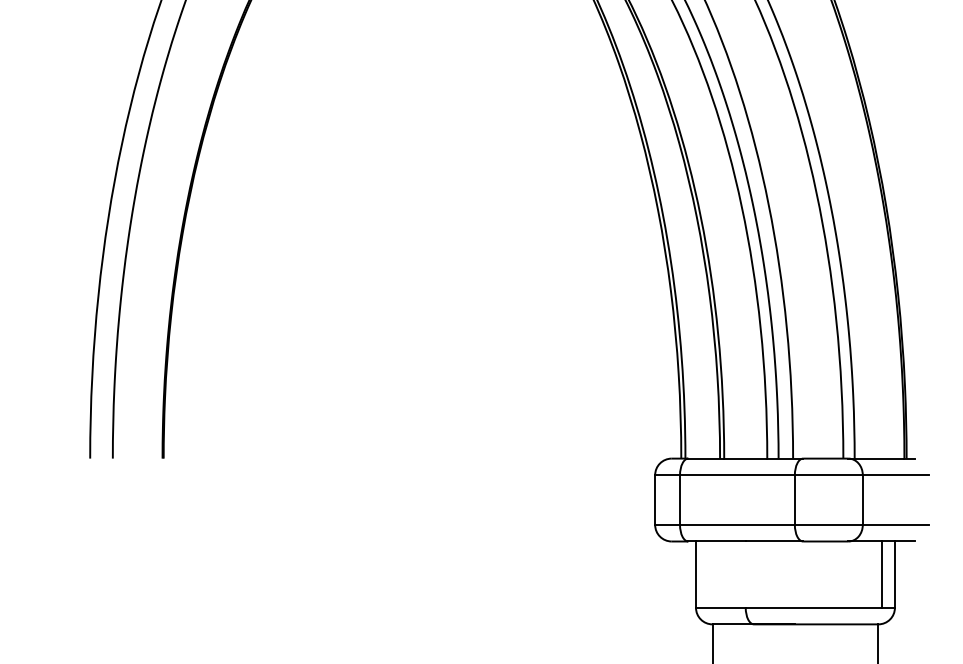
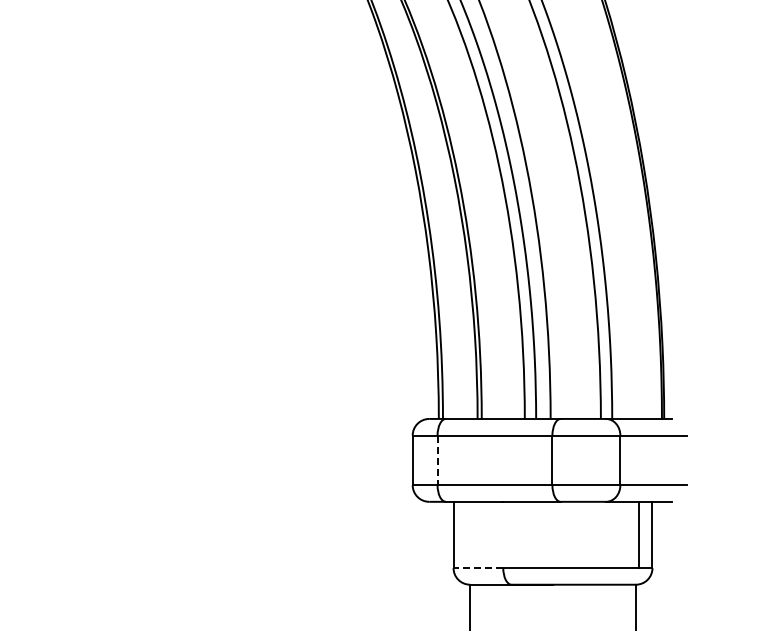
line: (680, 500) -> (438, 460), solid -> dashed
line: (720, 607) -> (478, 567), solid -> dashed

